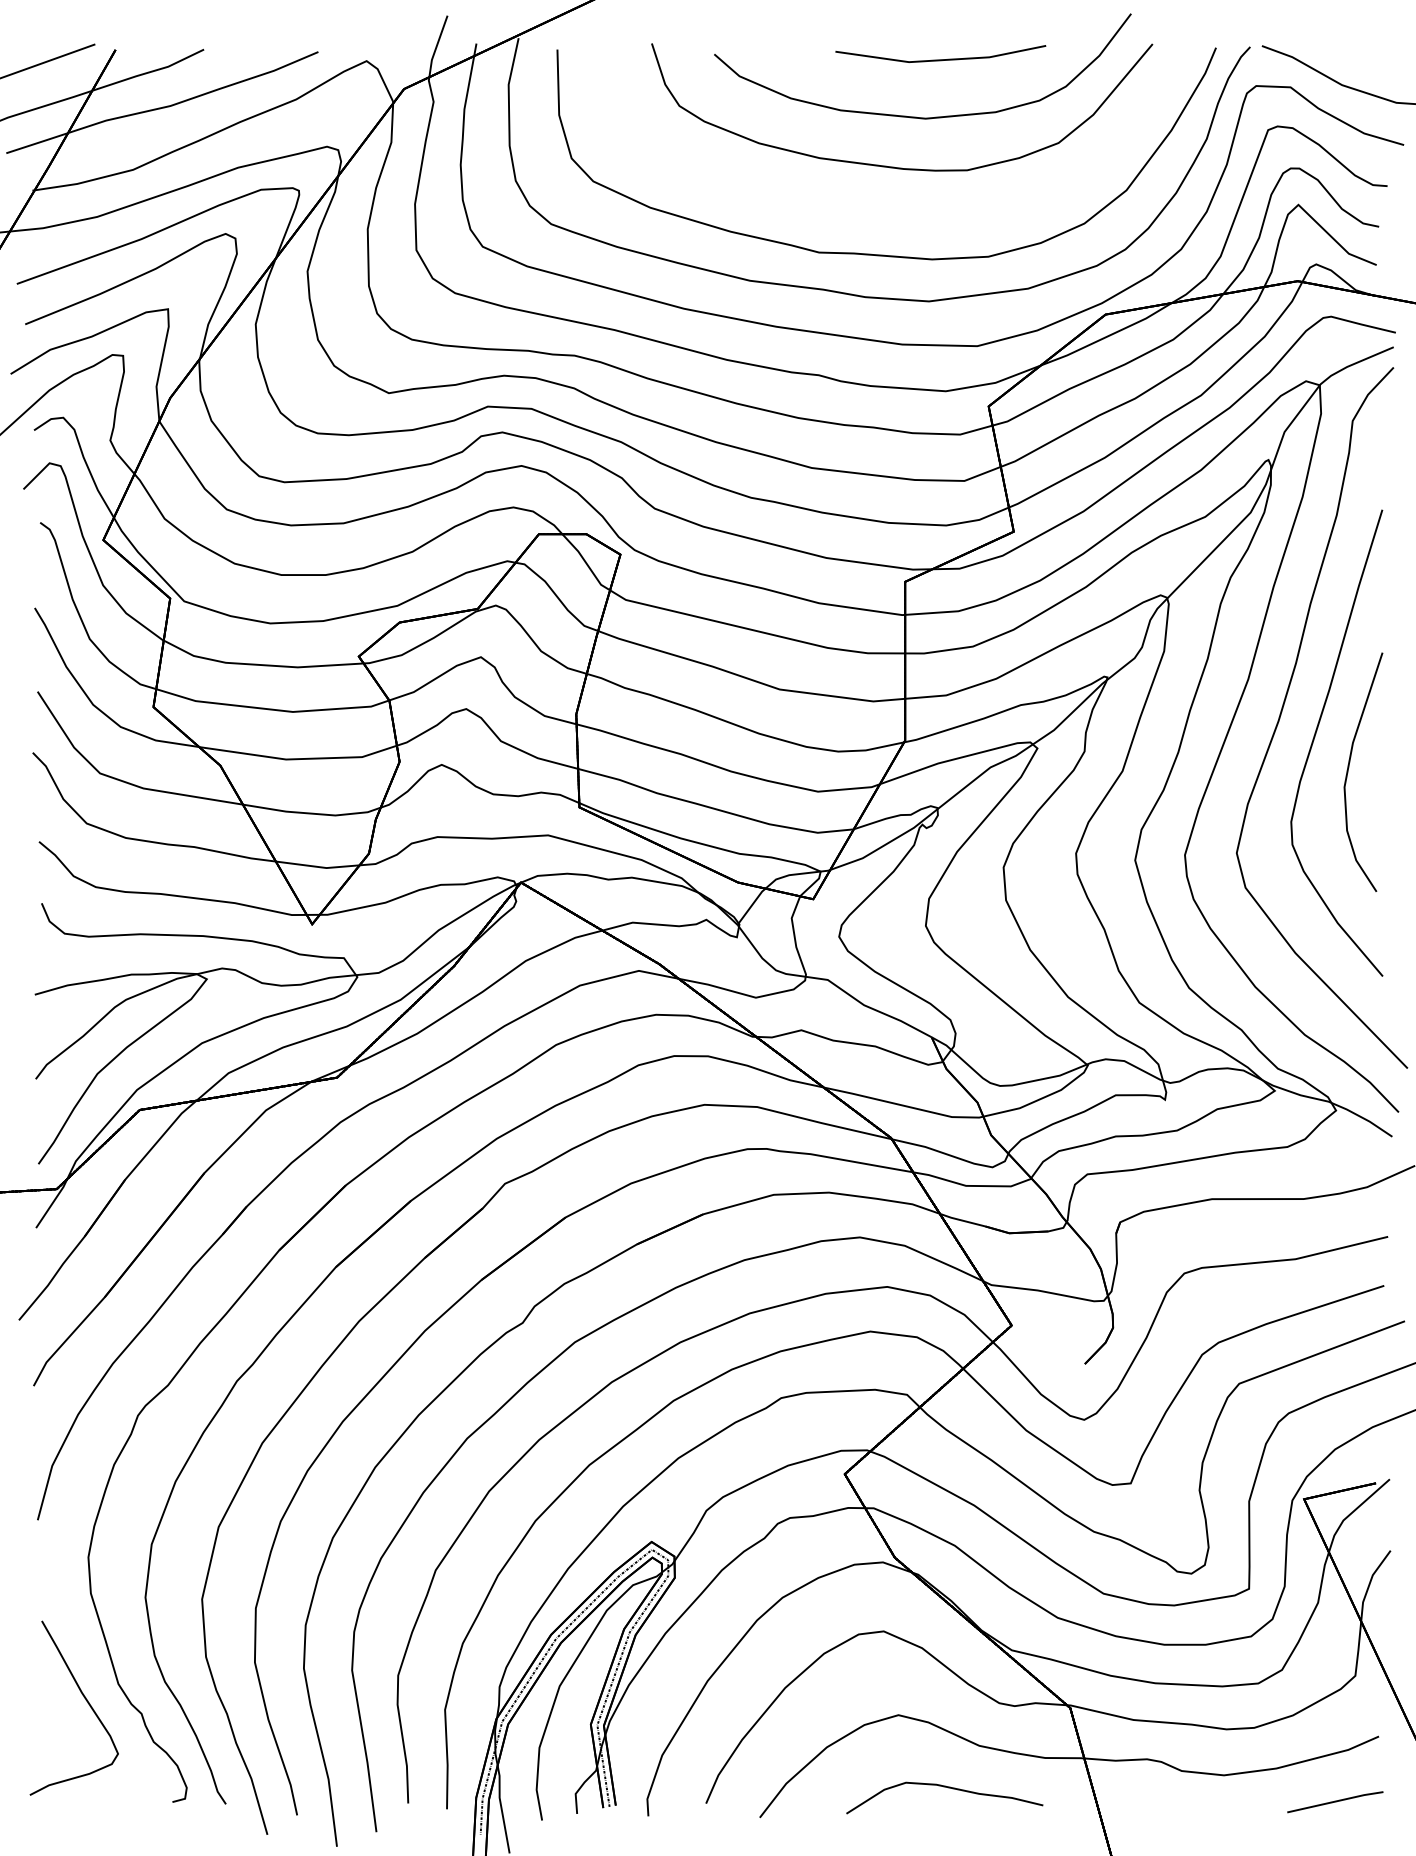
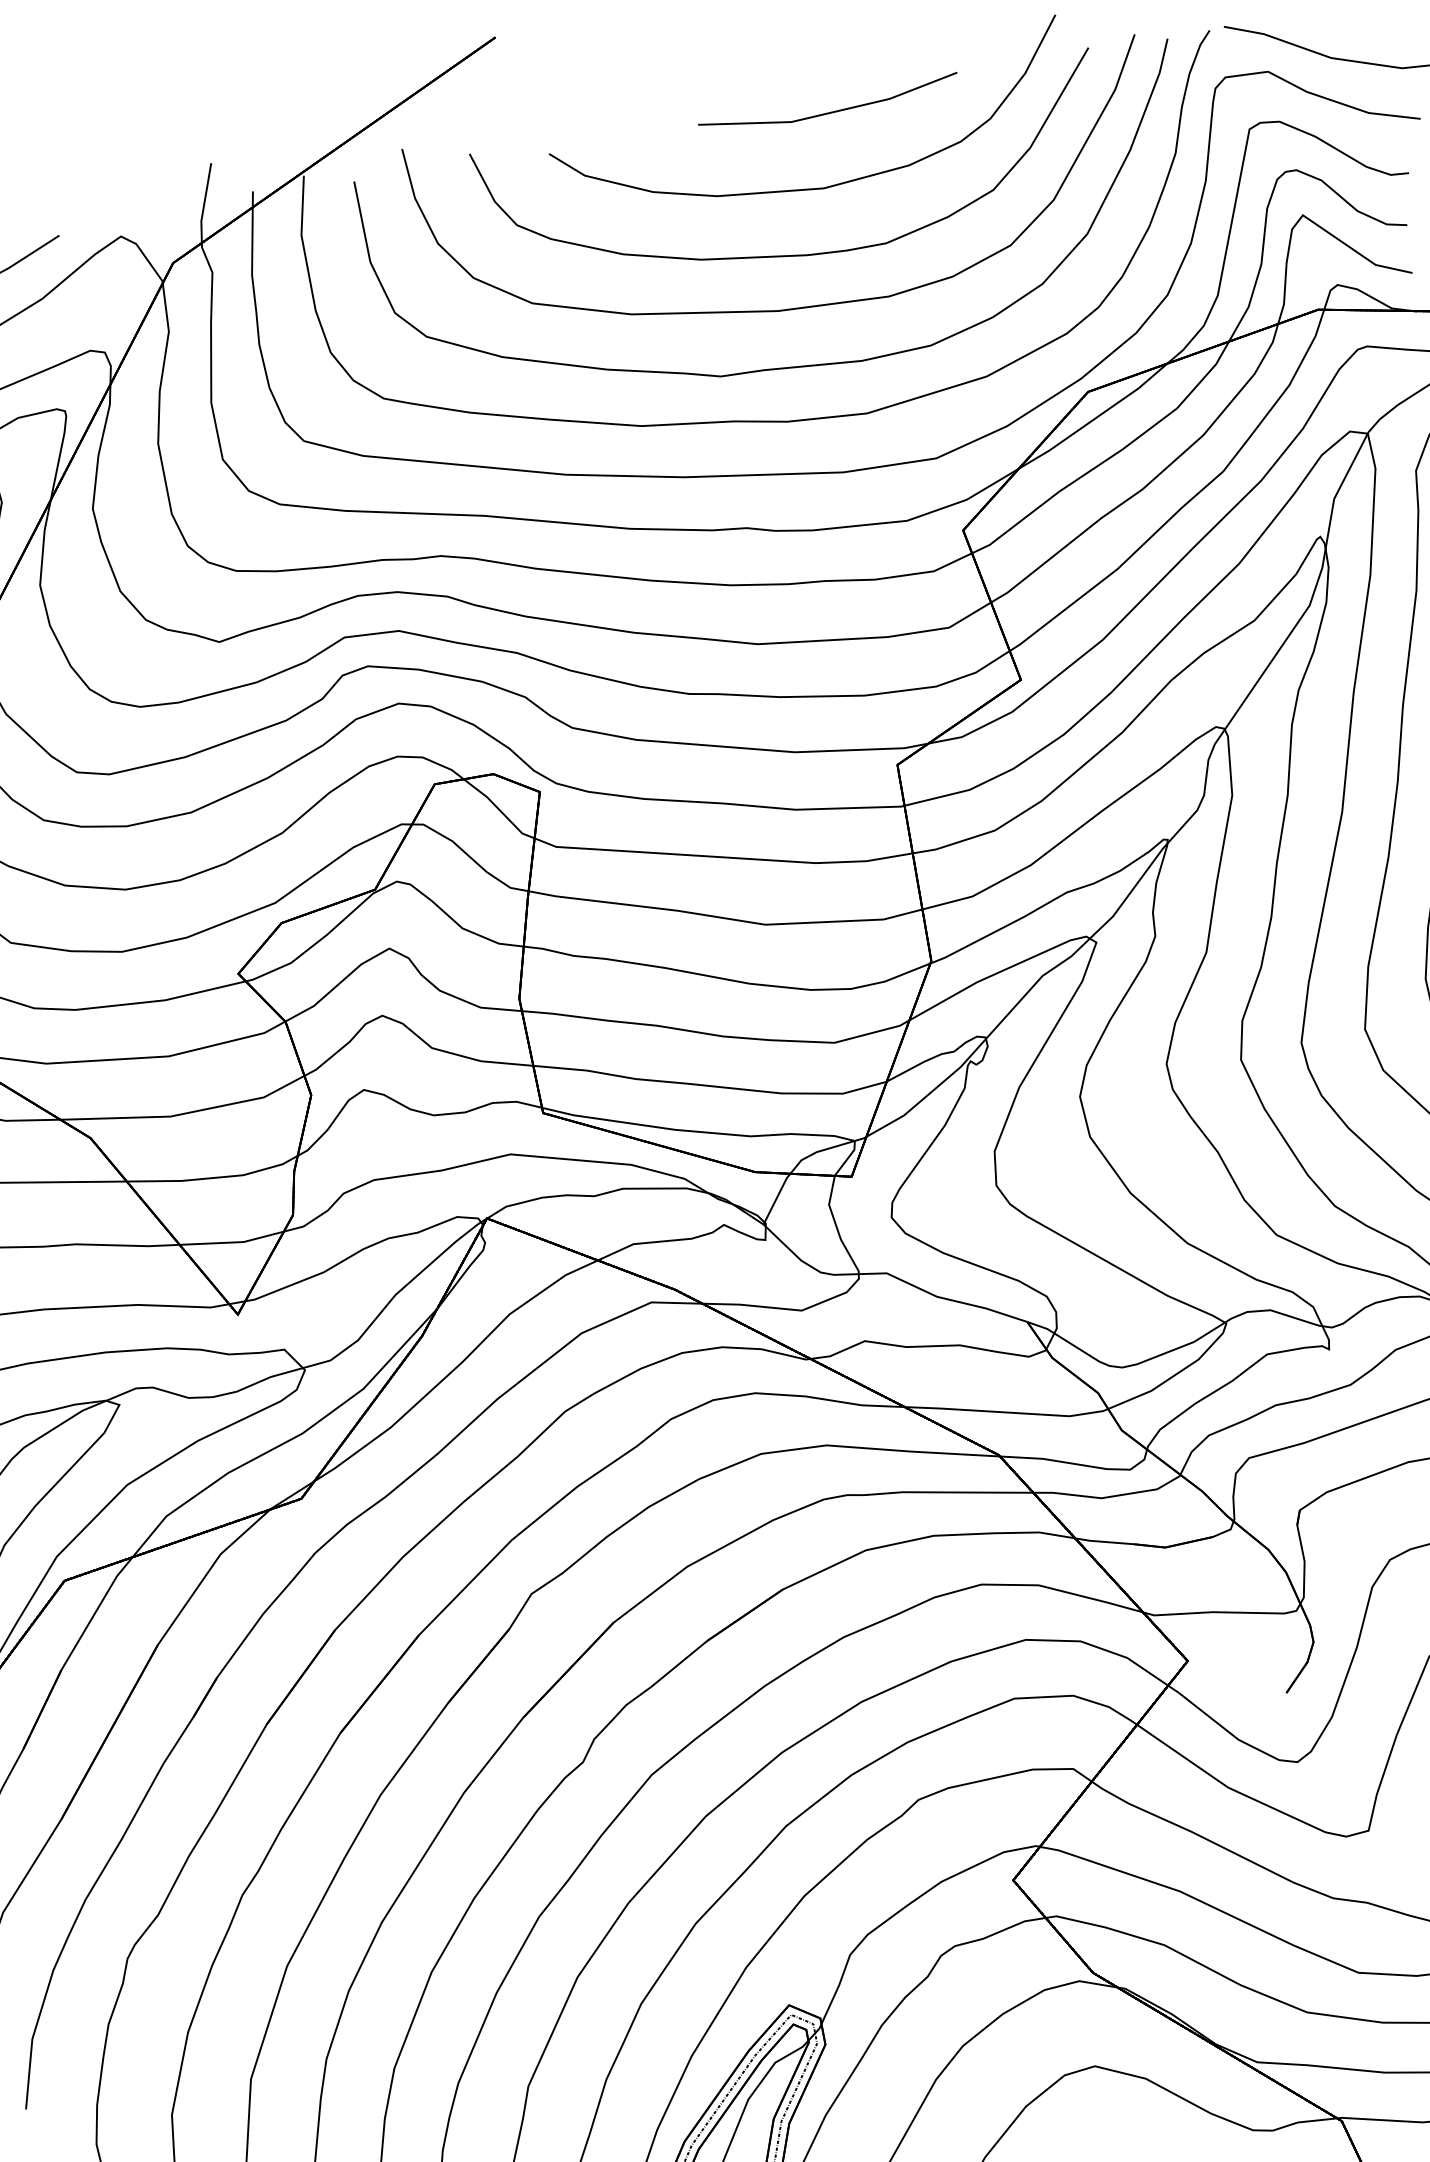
part: (894, 208) -> (804, 305), added

